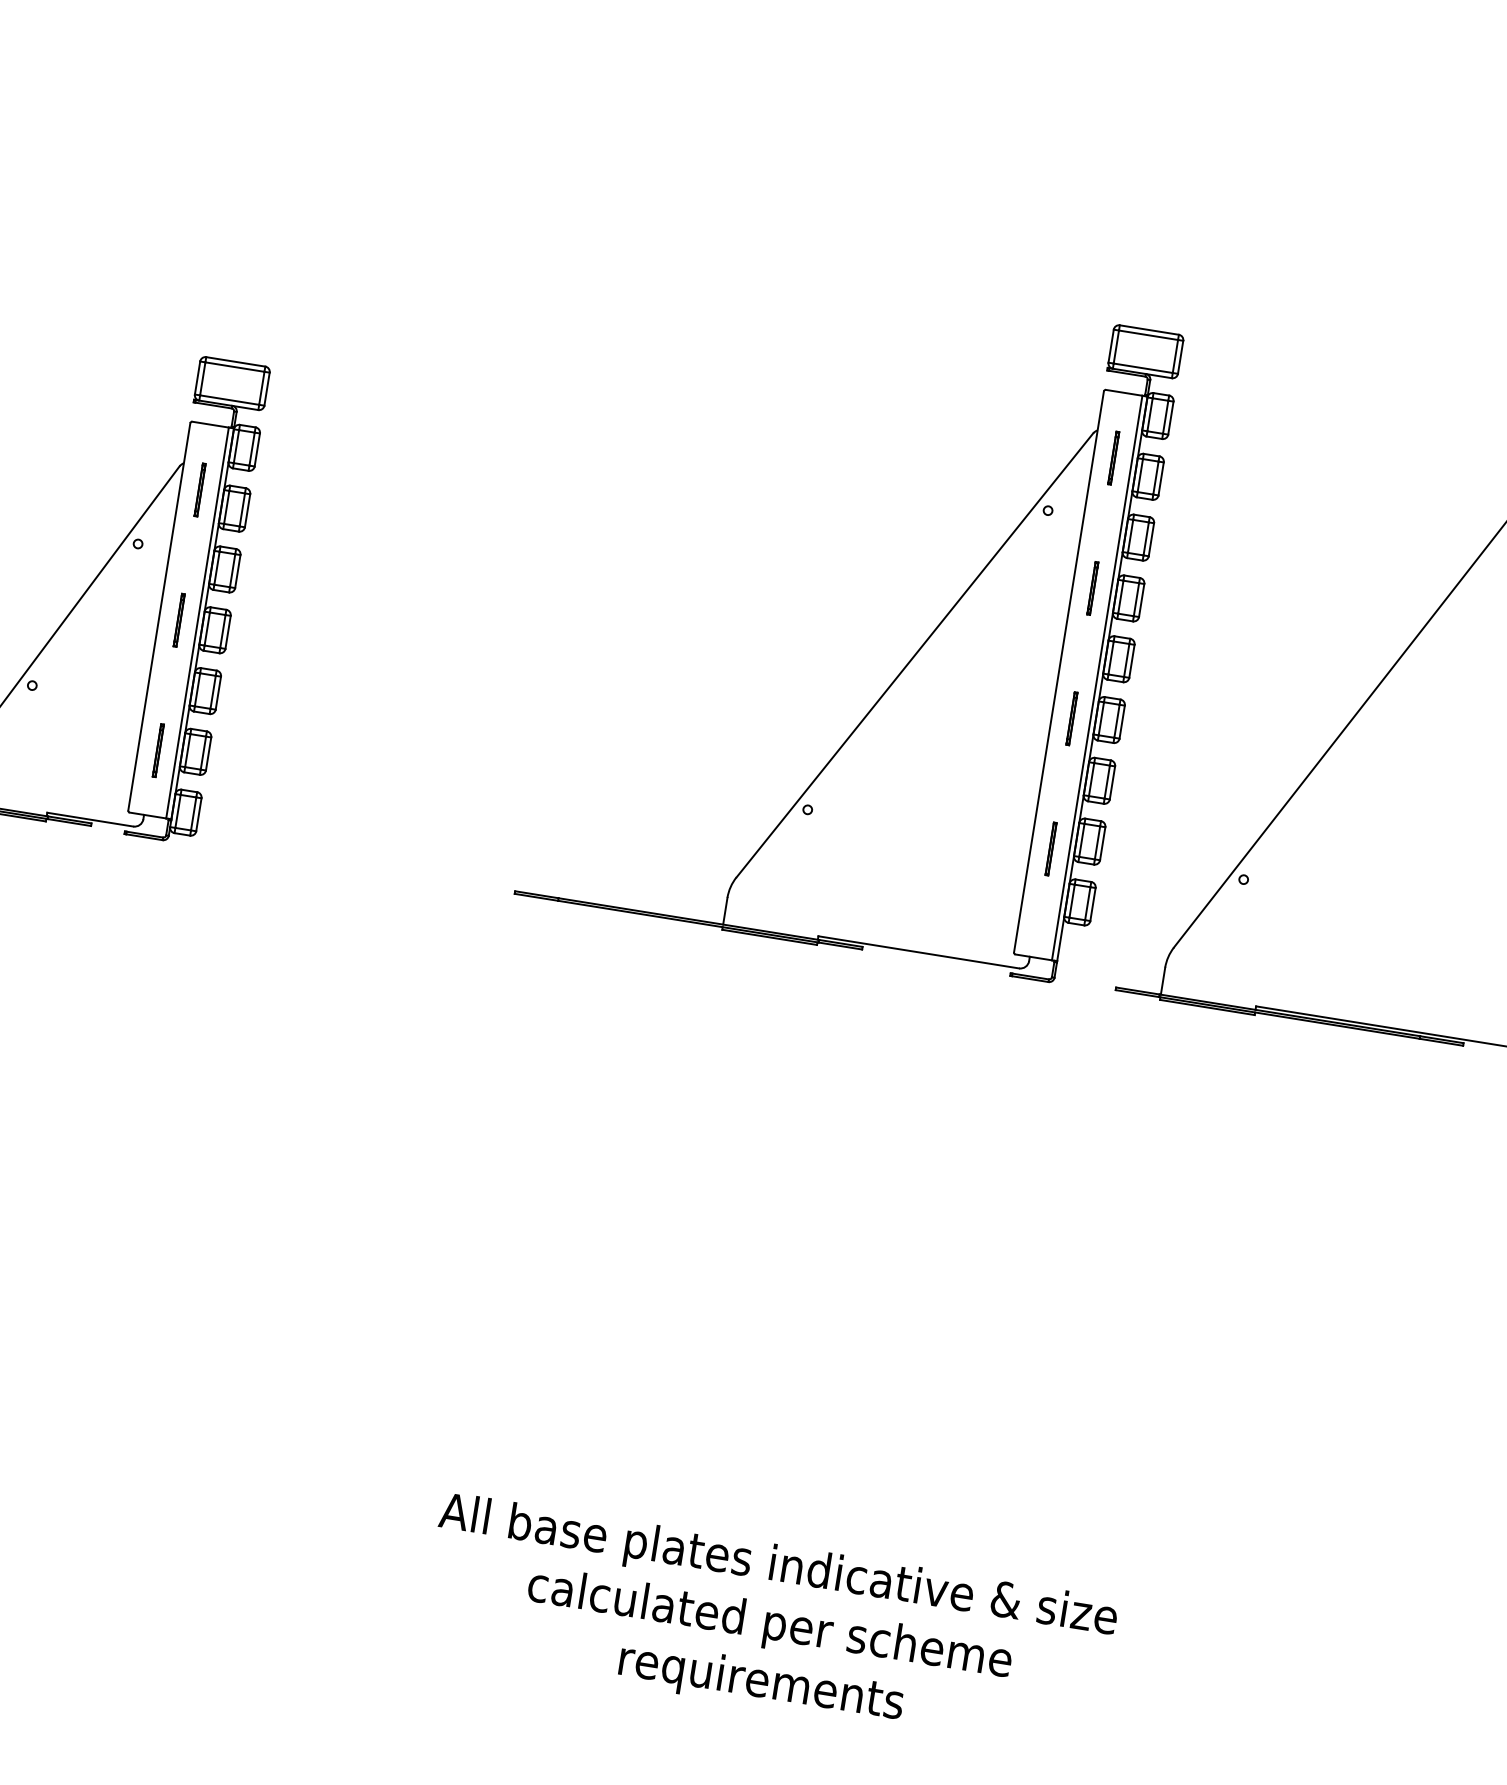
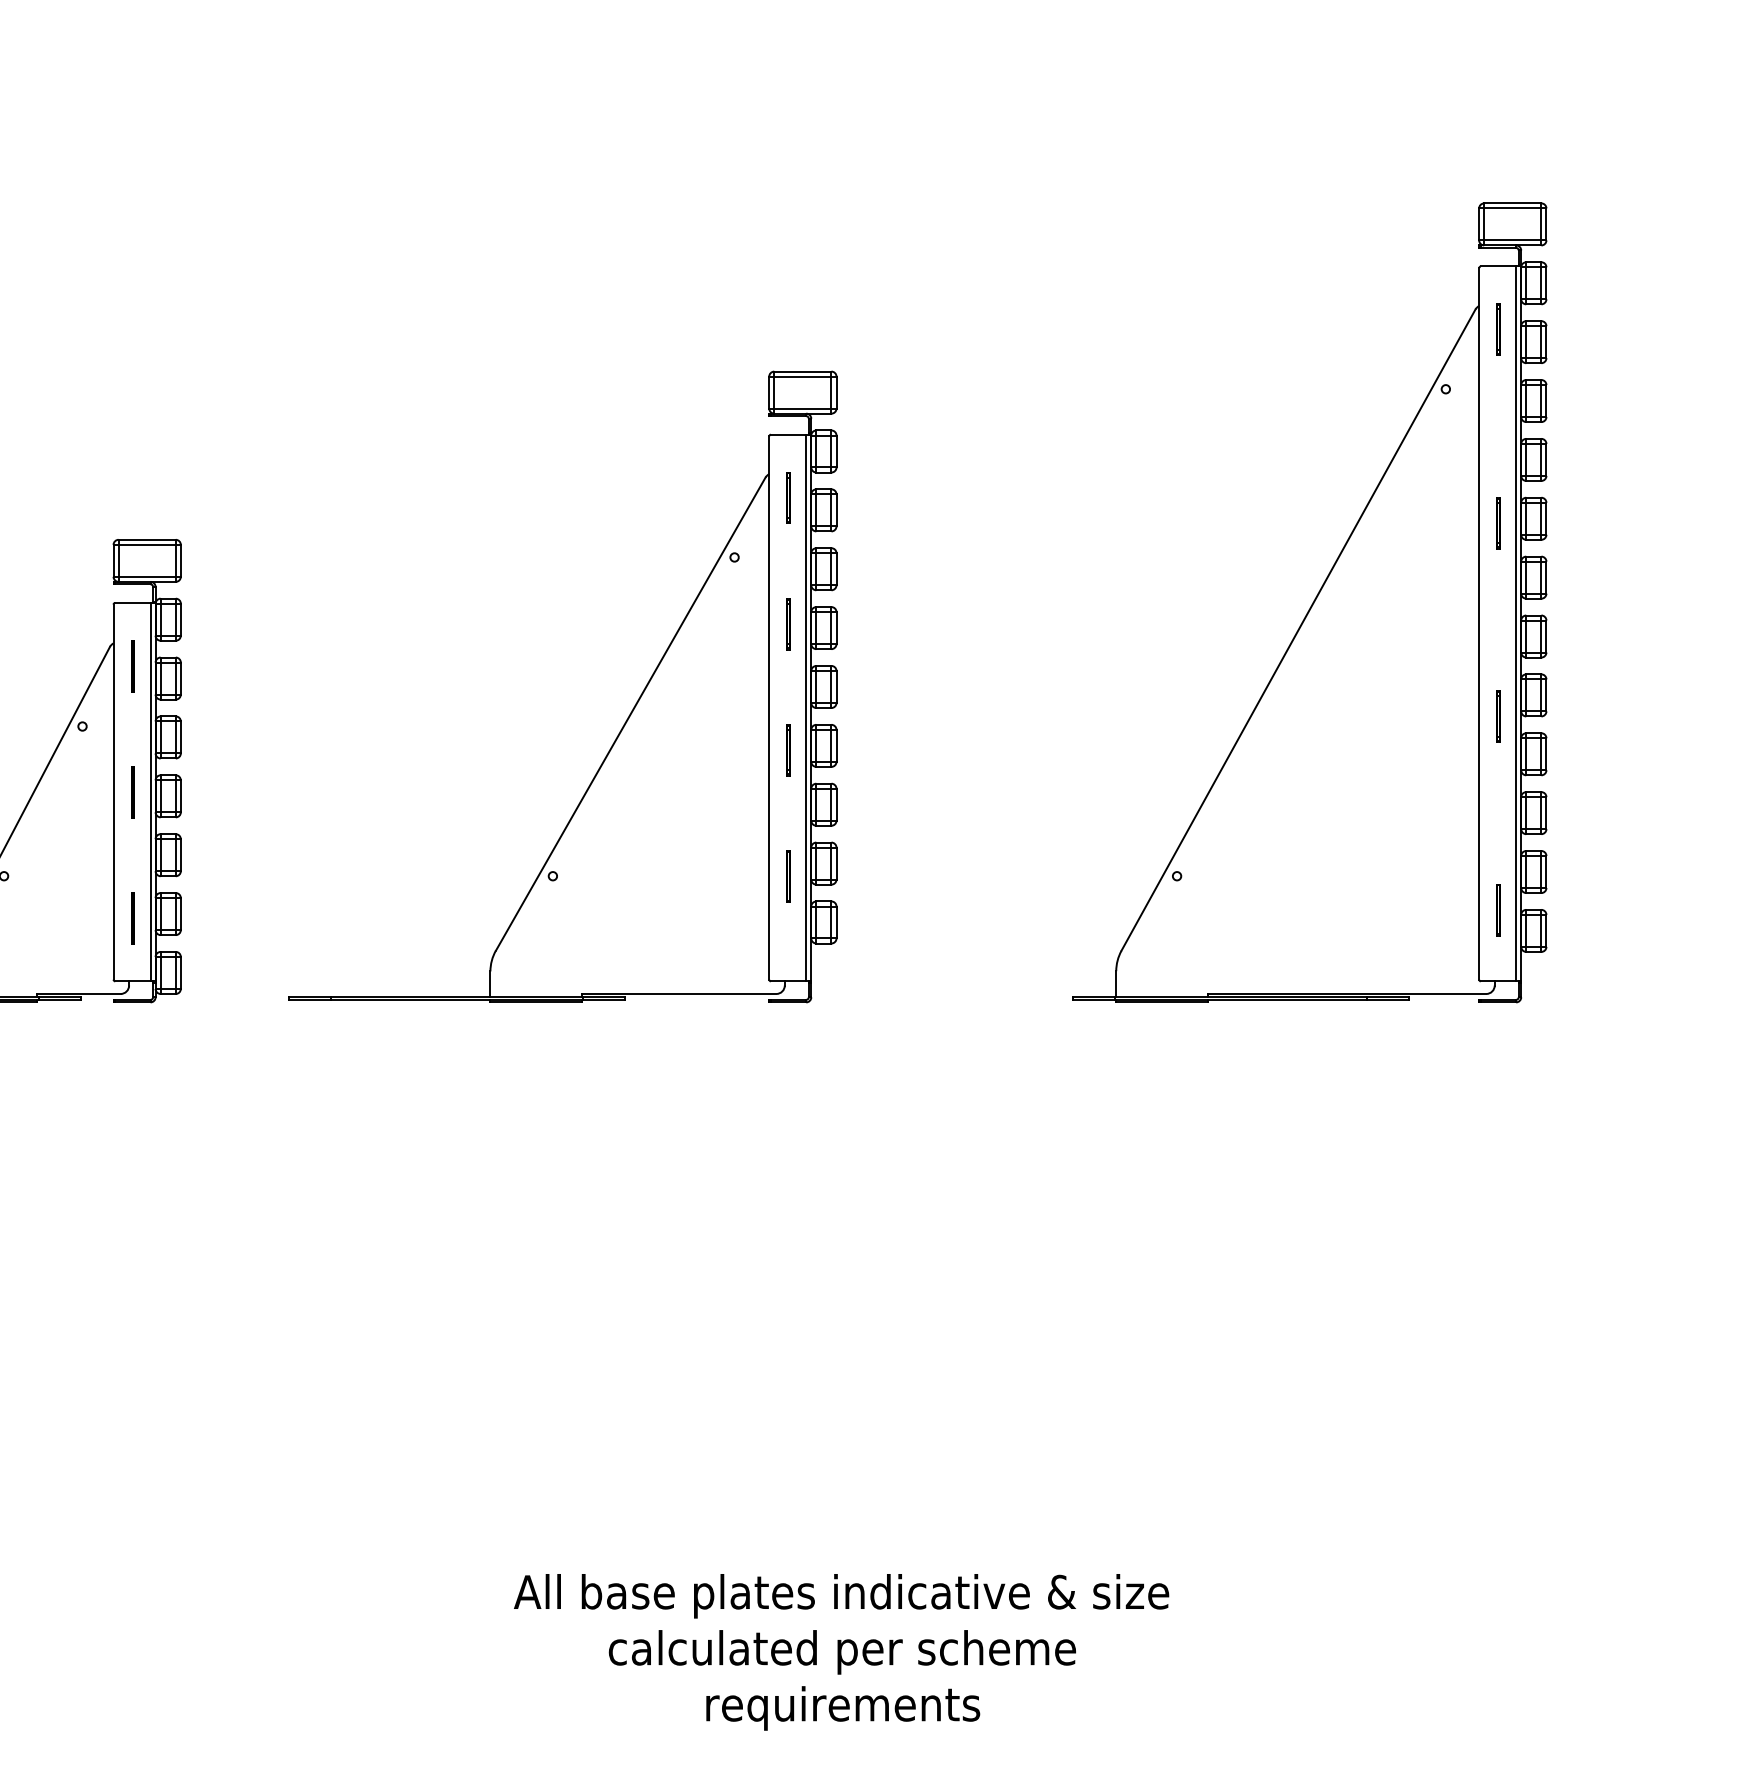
part: (907, 662) -> (624, 722), moved

